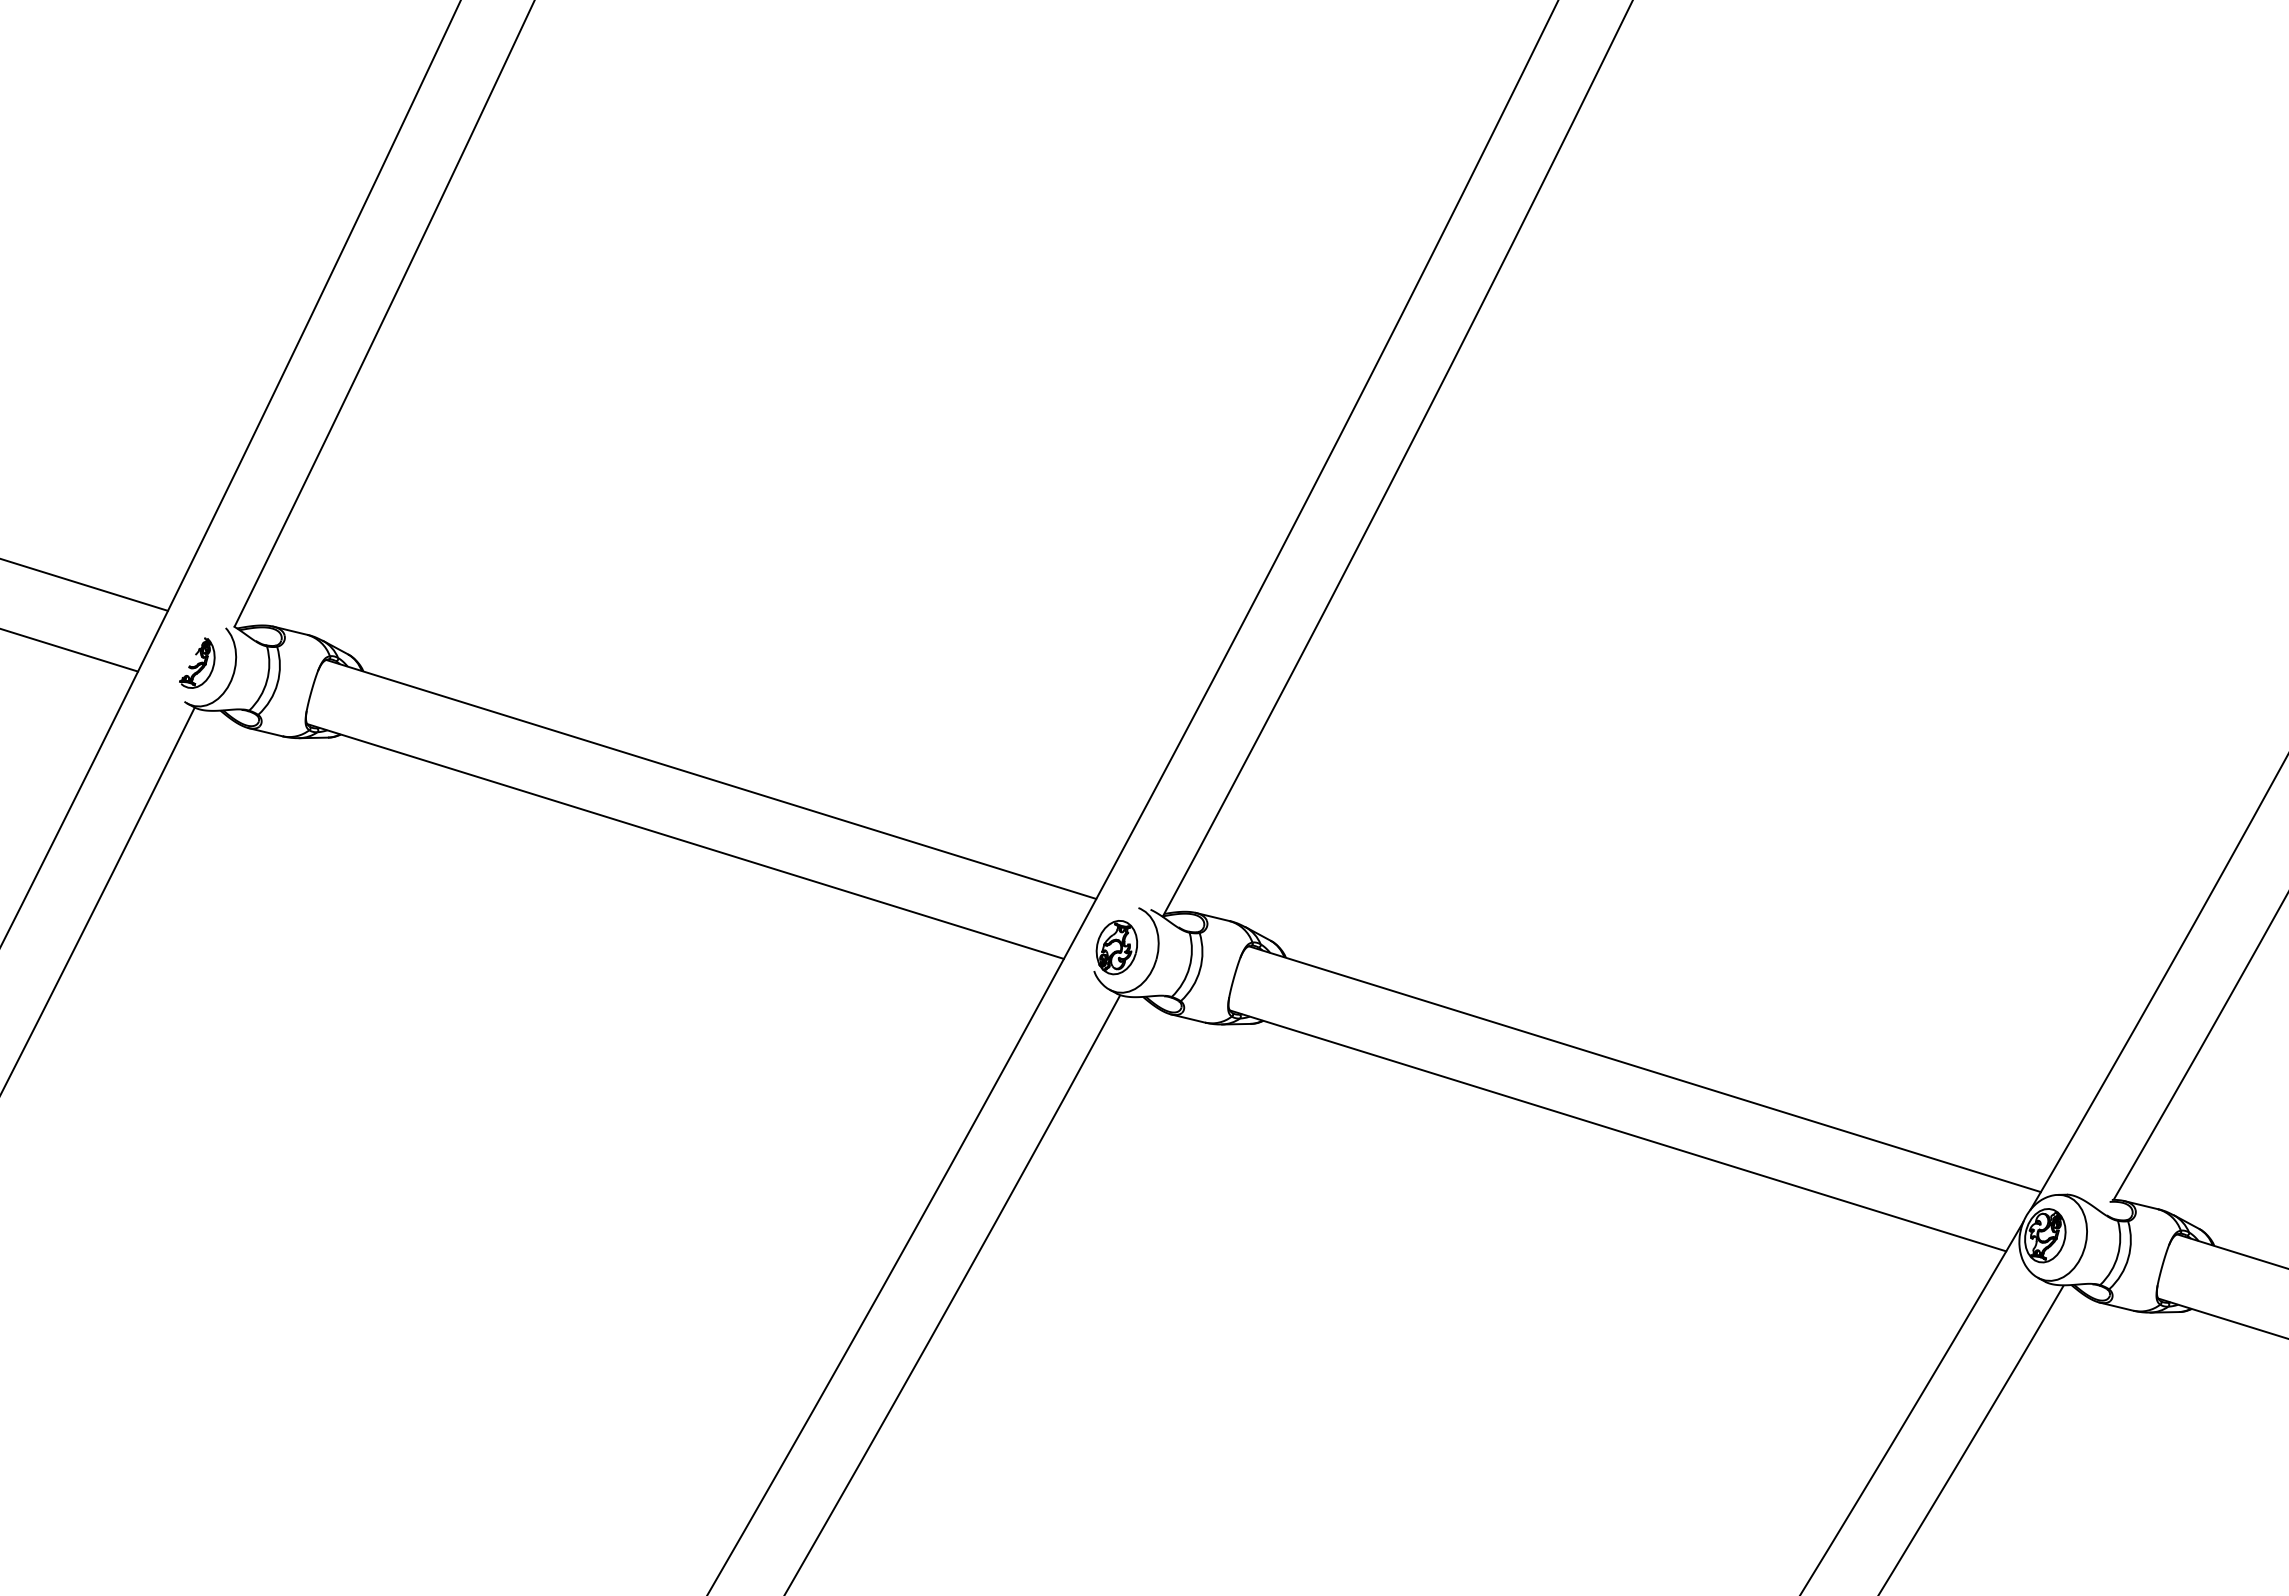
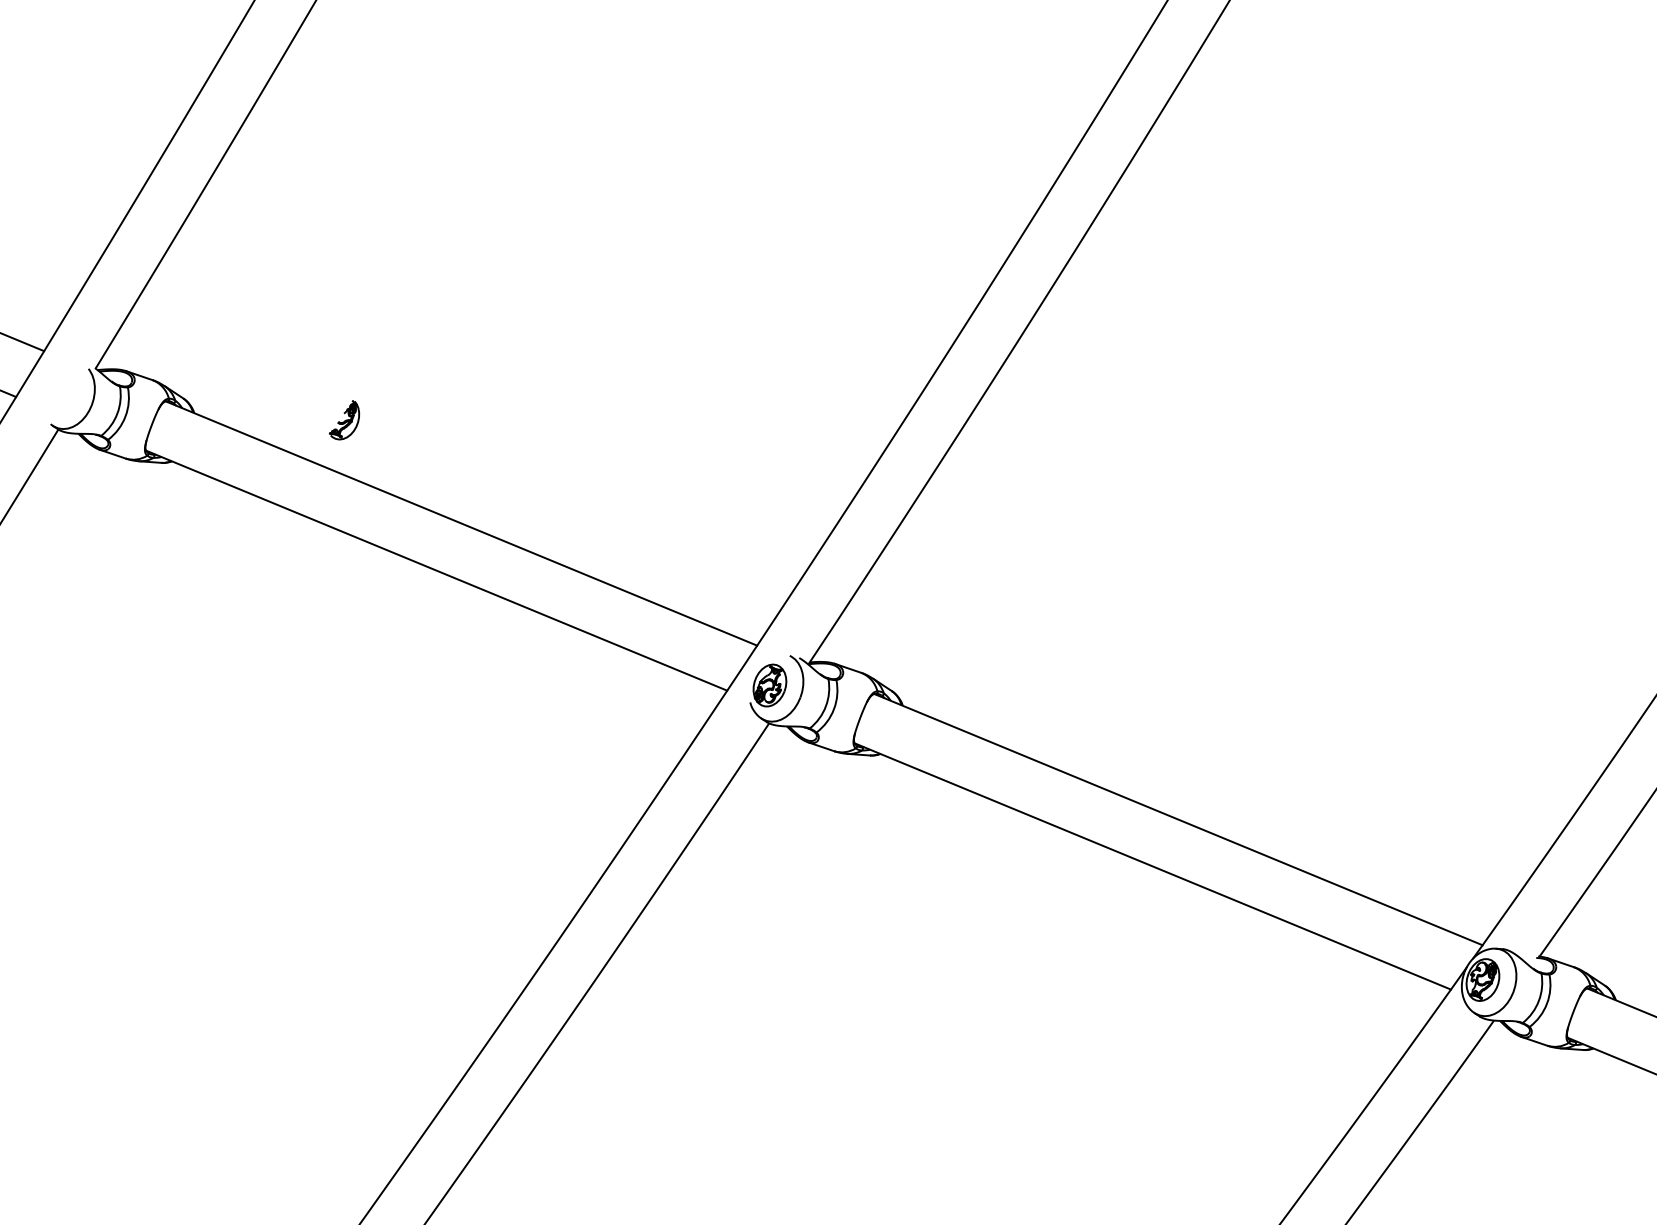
part: (197, 662) -> (345, 419), moved

